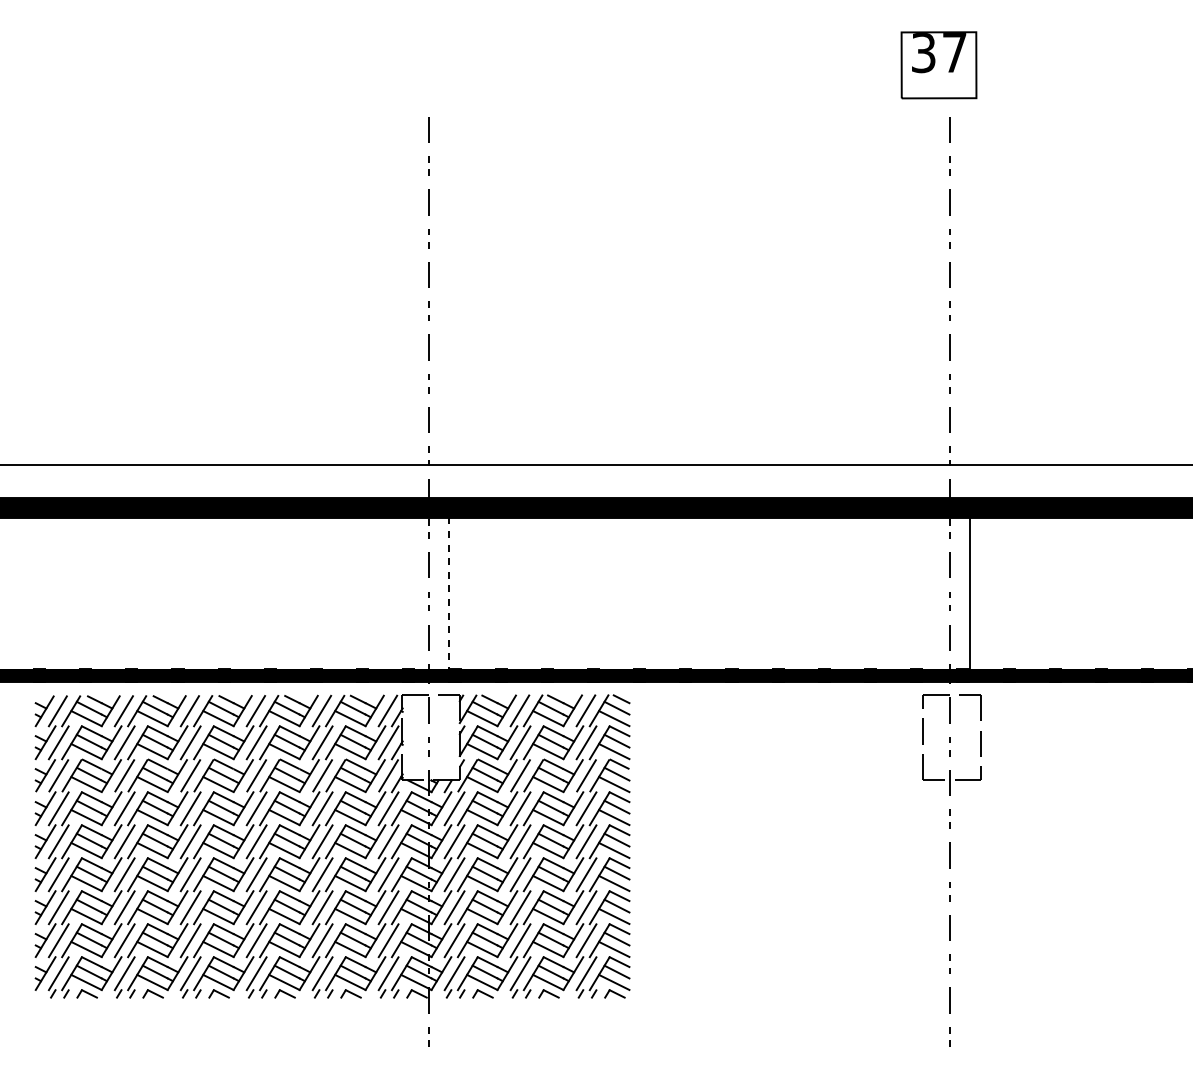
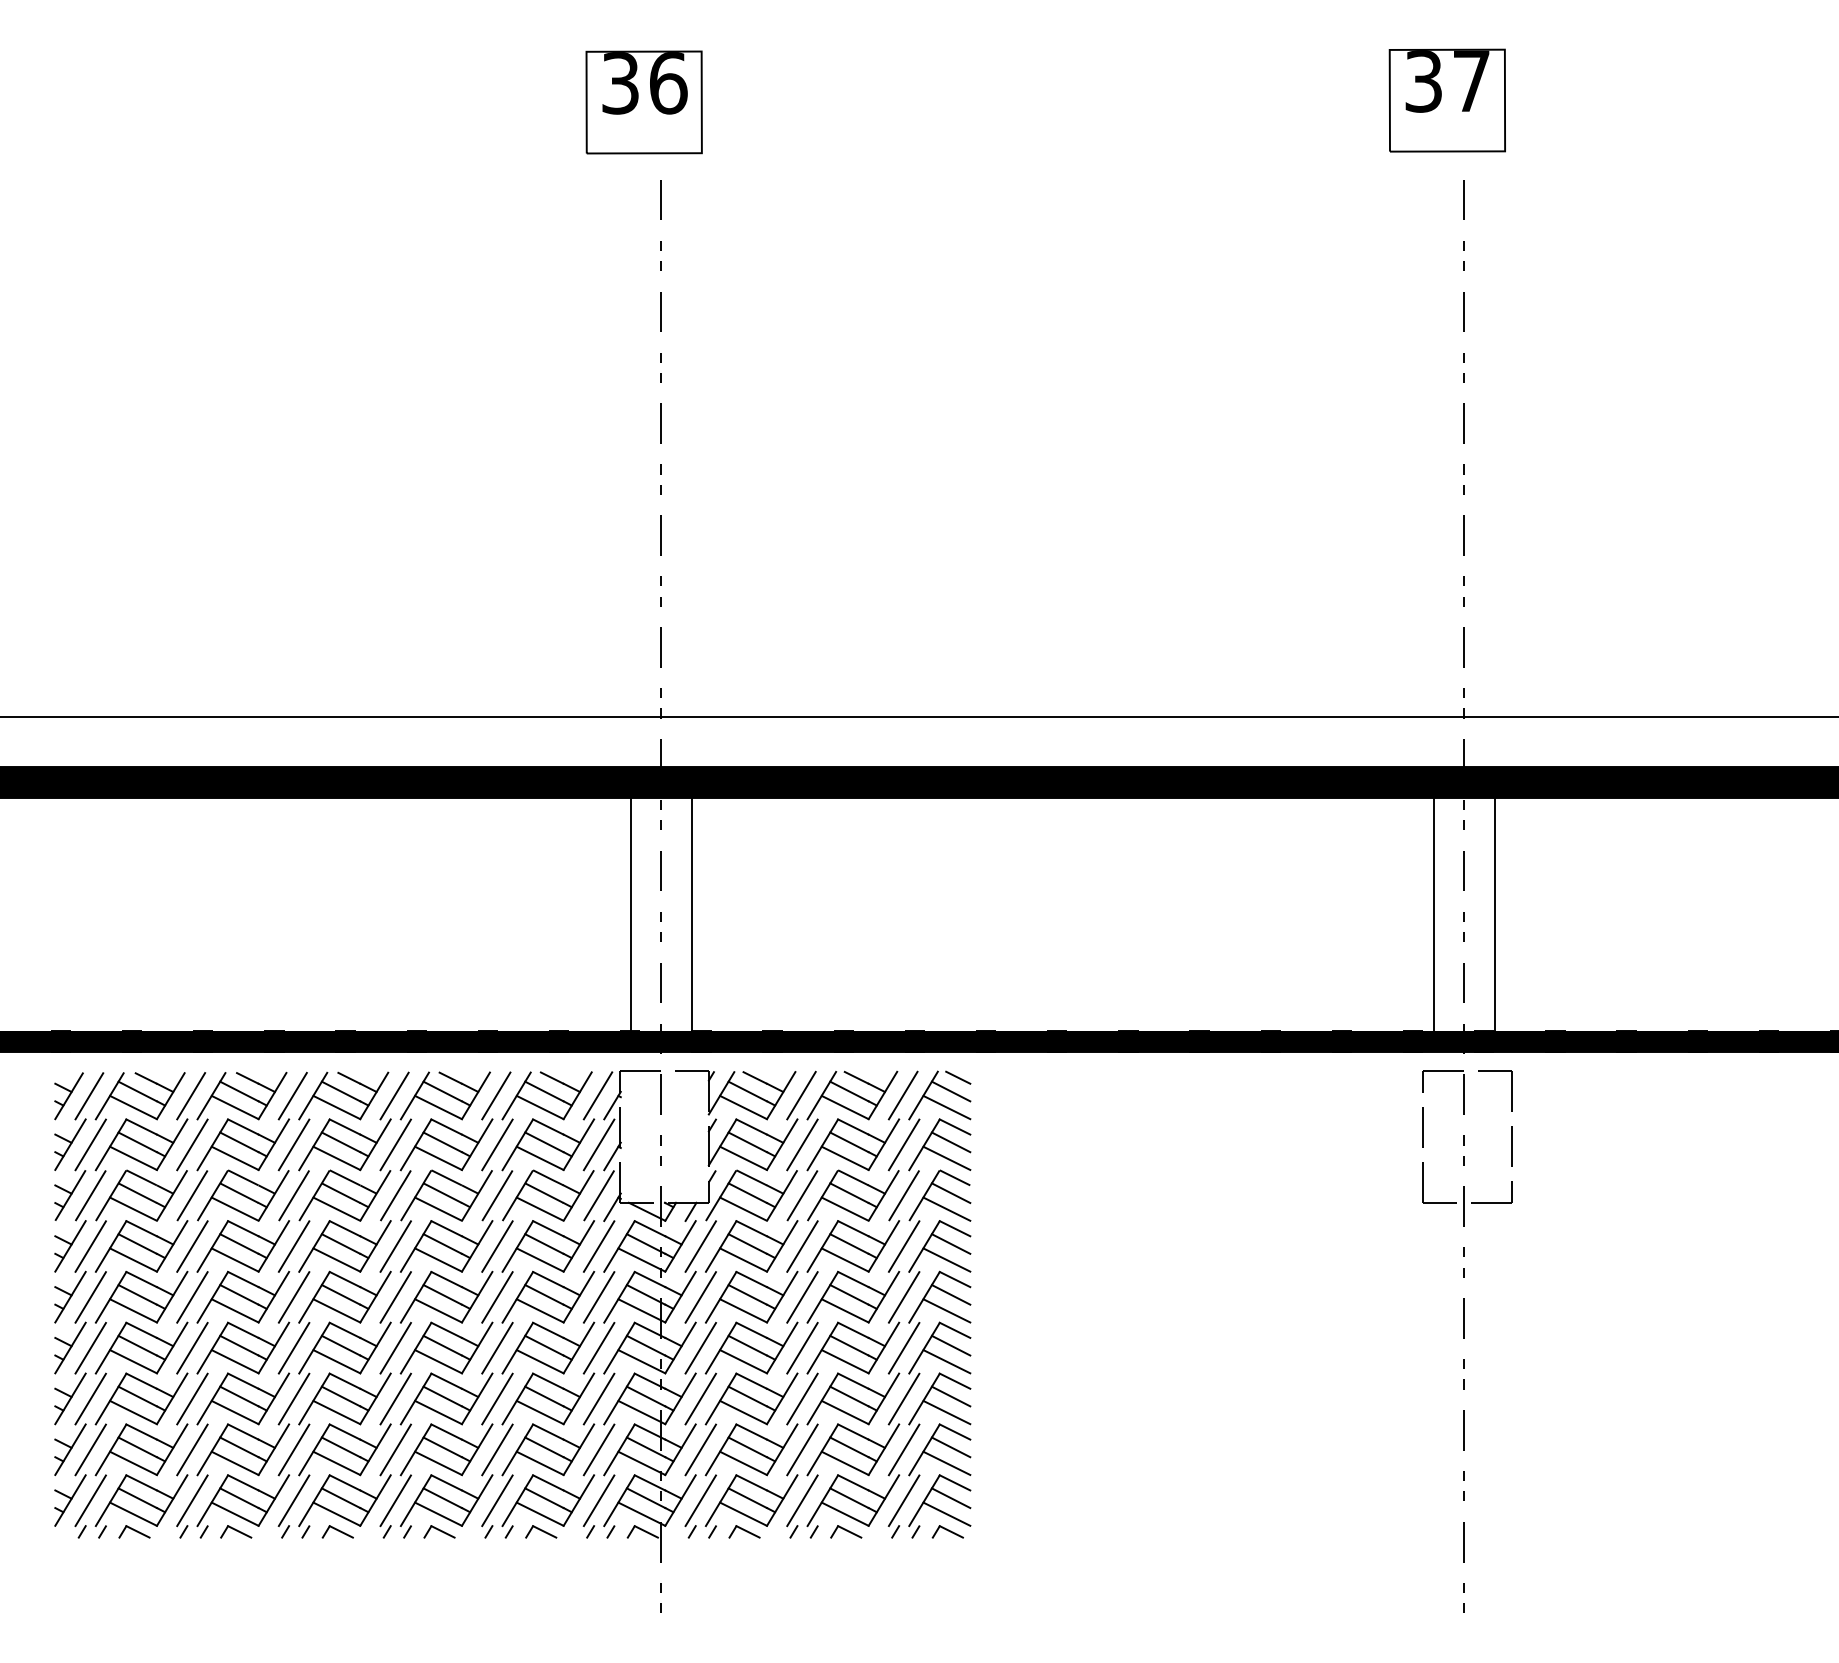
part: (417, 66) -> (643, 102), added
line: (409, 593) -> (631, 914), added
line: (448, 593) -> (691, 914), dashed -> solid
line: (930, 593) -> (1434, 914), added

